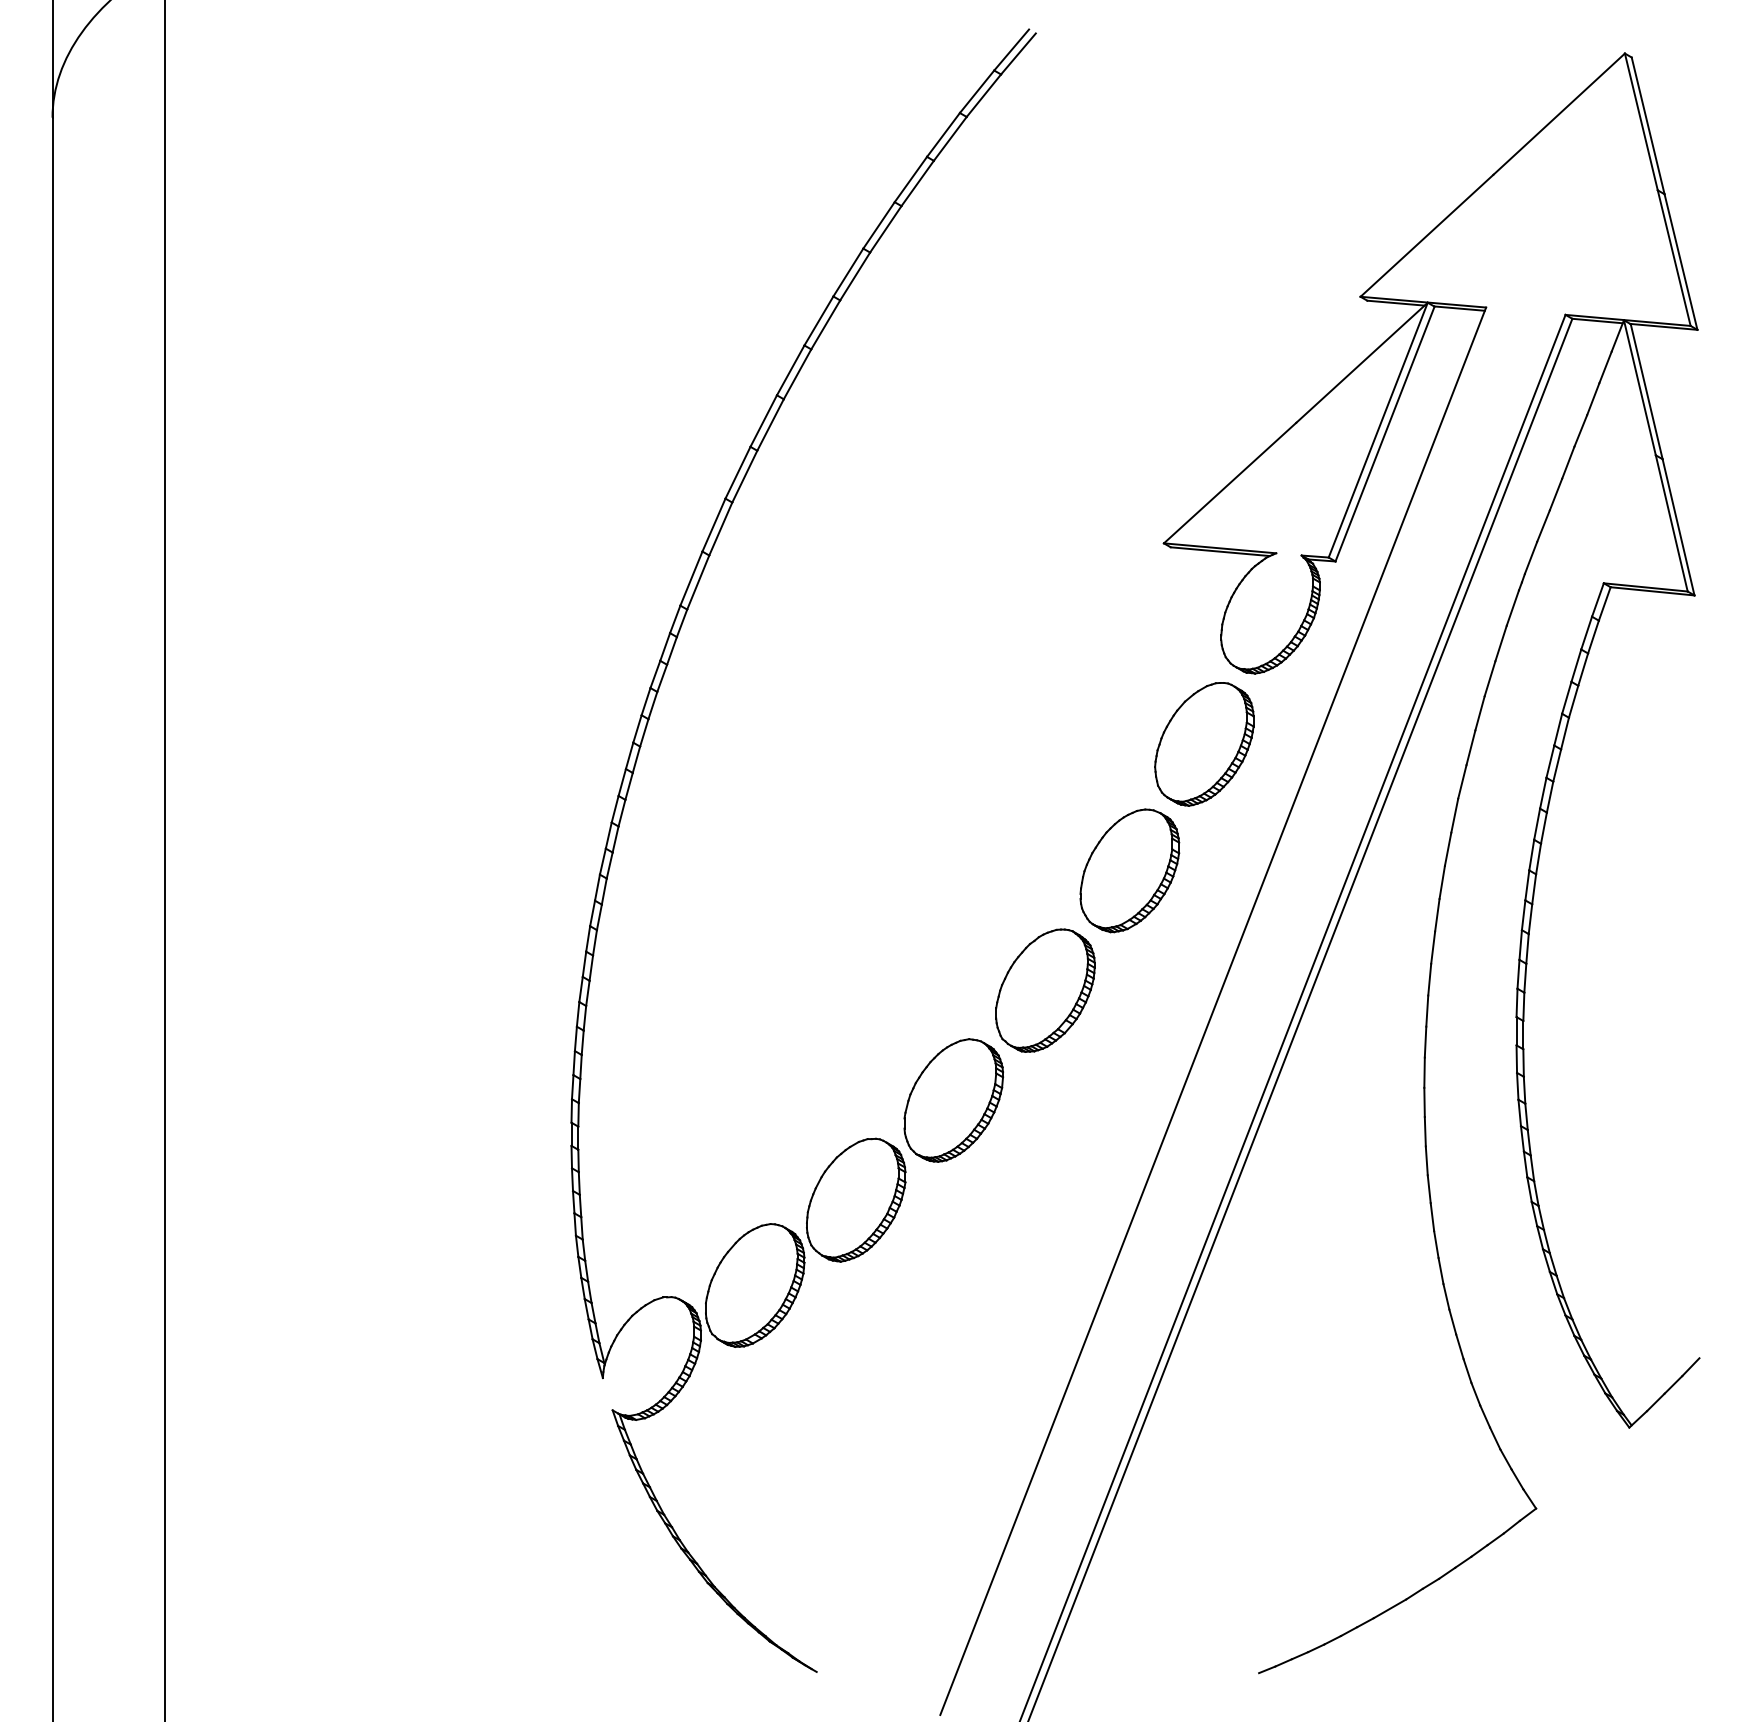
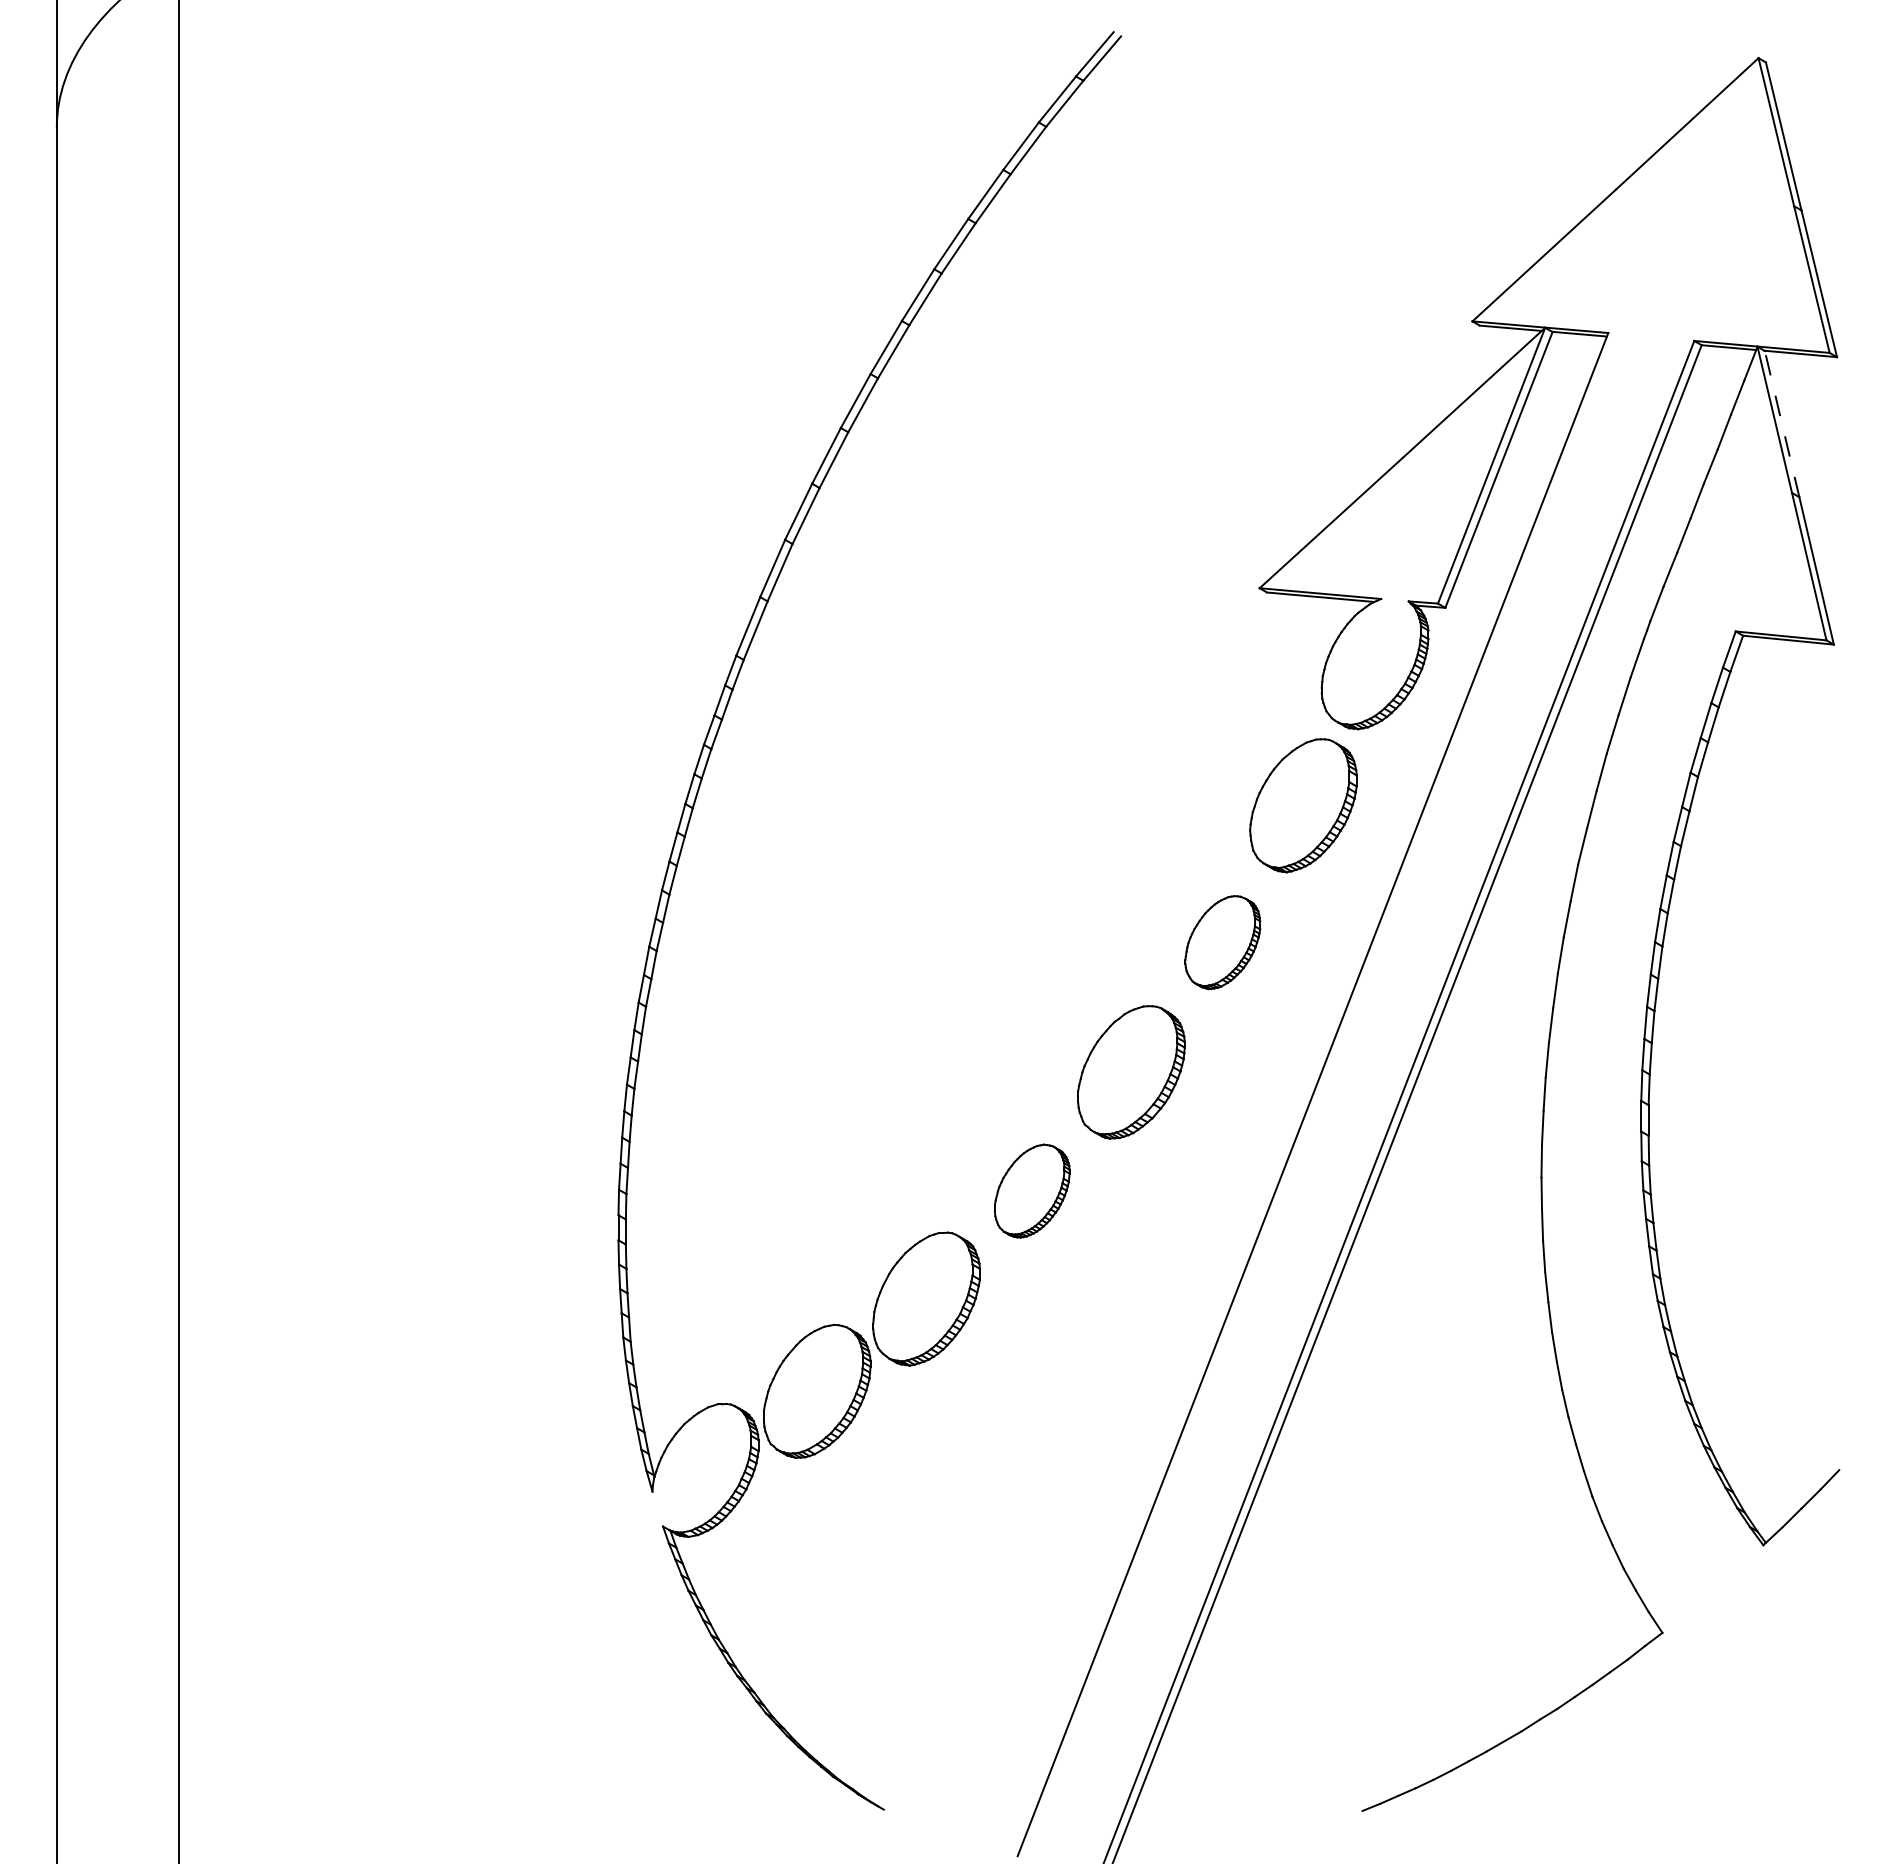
line: (1647, 391) -> (1782, 423), solid -> dashed
part: (1129, 870) -> (1222, 942), size x0.7
part: (954, 1099) -> (1032, 1190), size x0.7

